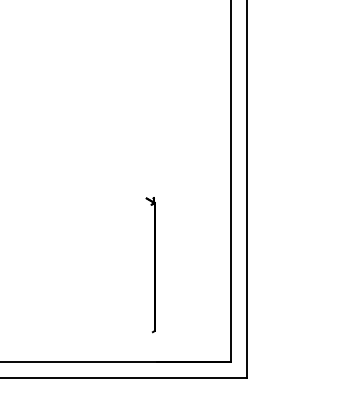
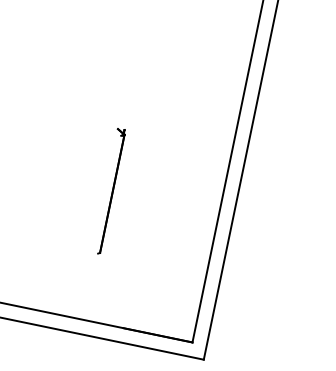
part: (150, 265) -> (108, 191), moved

